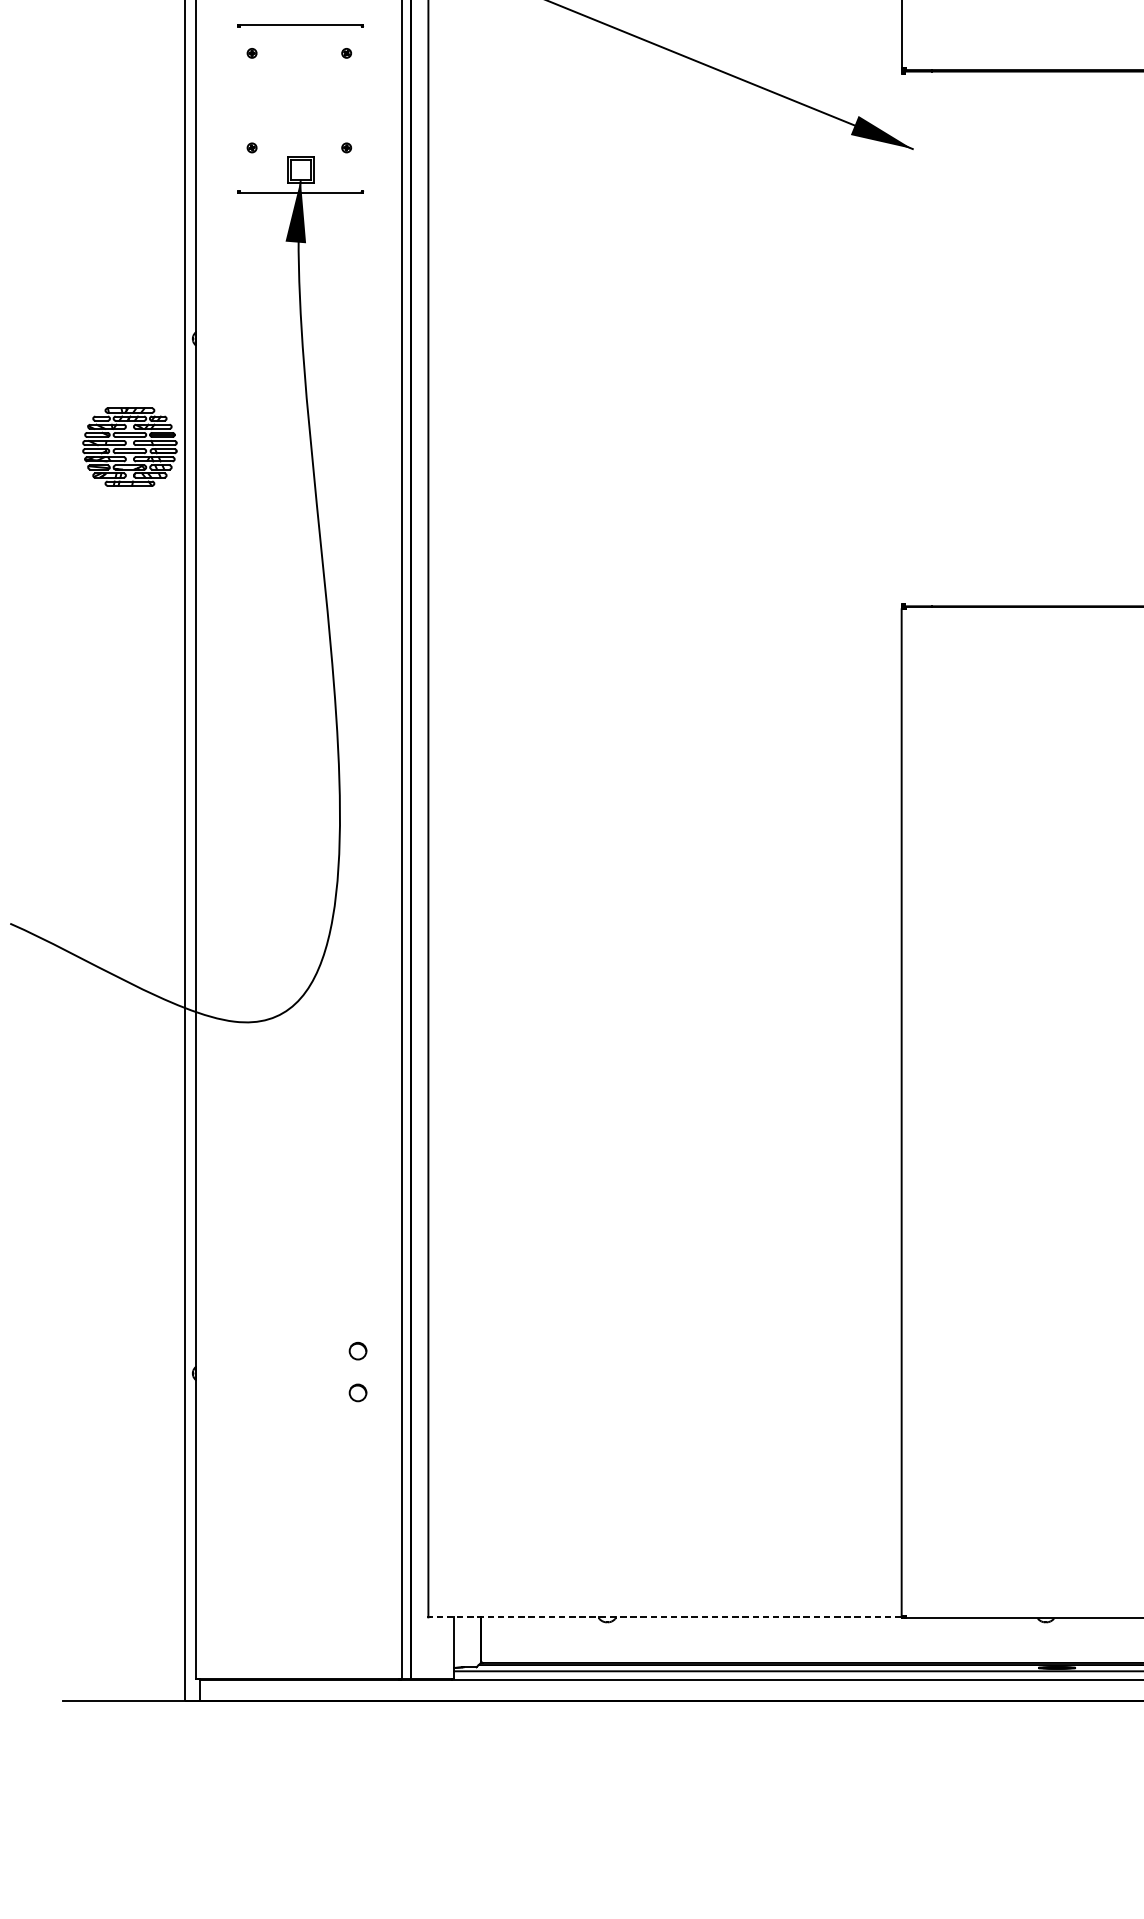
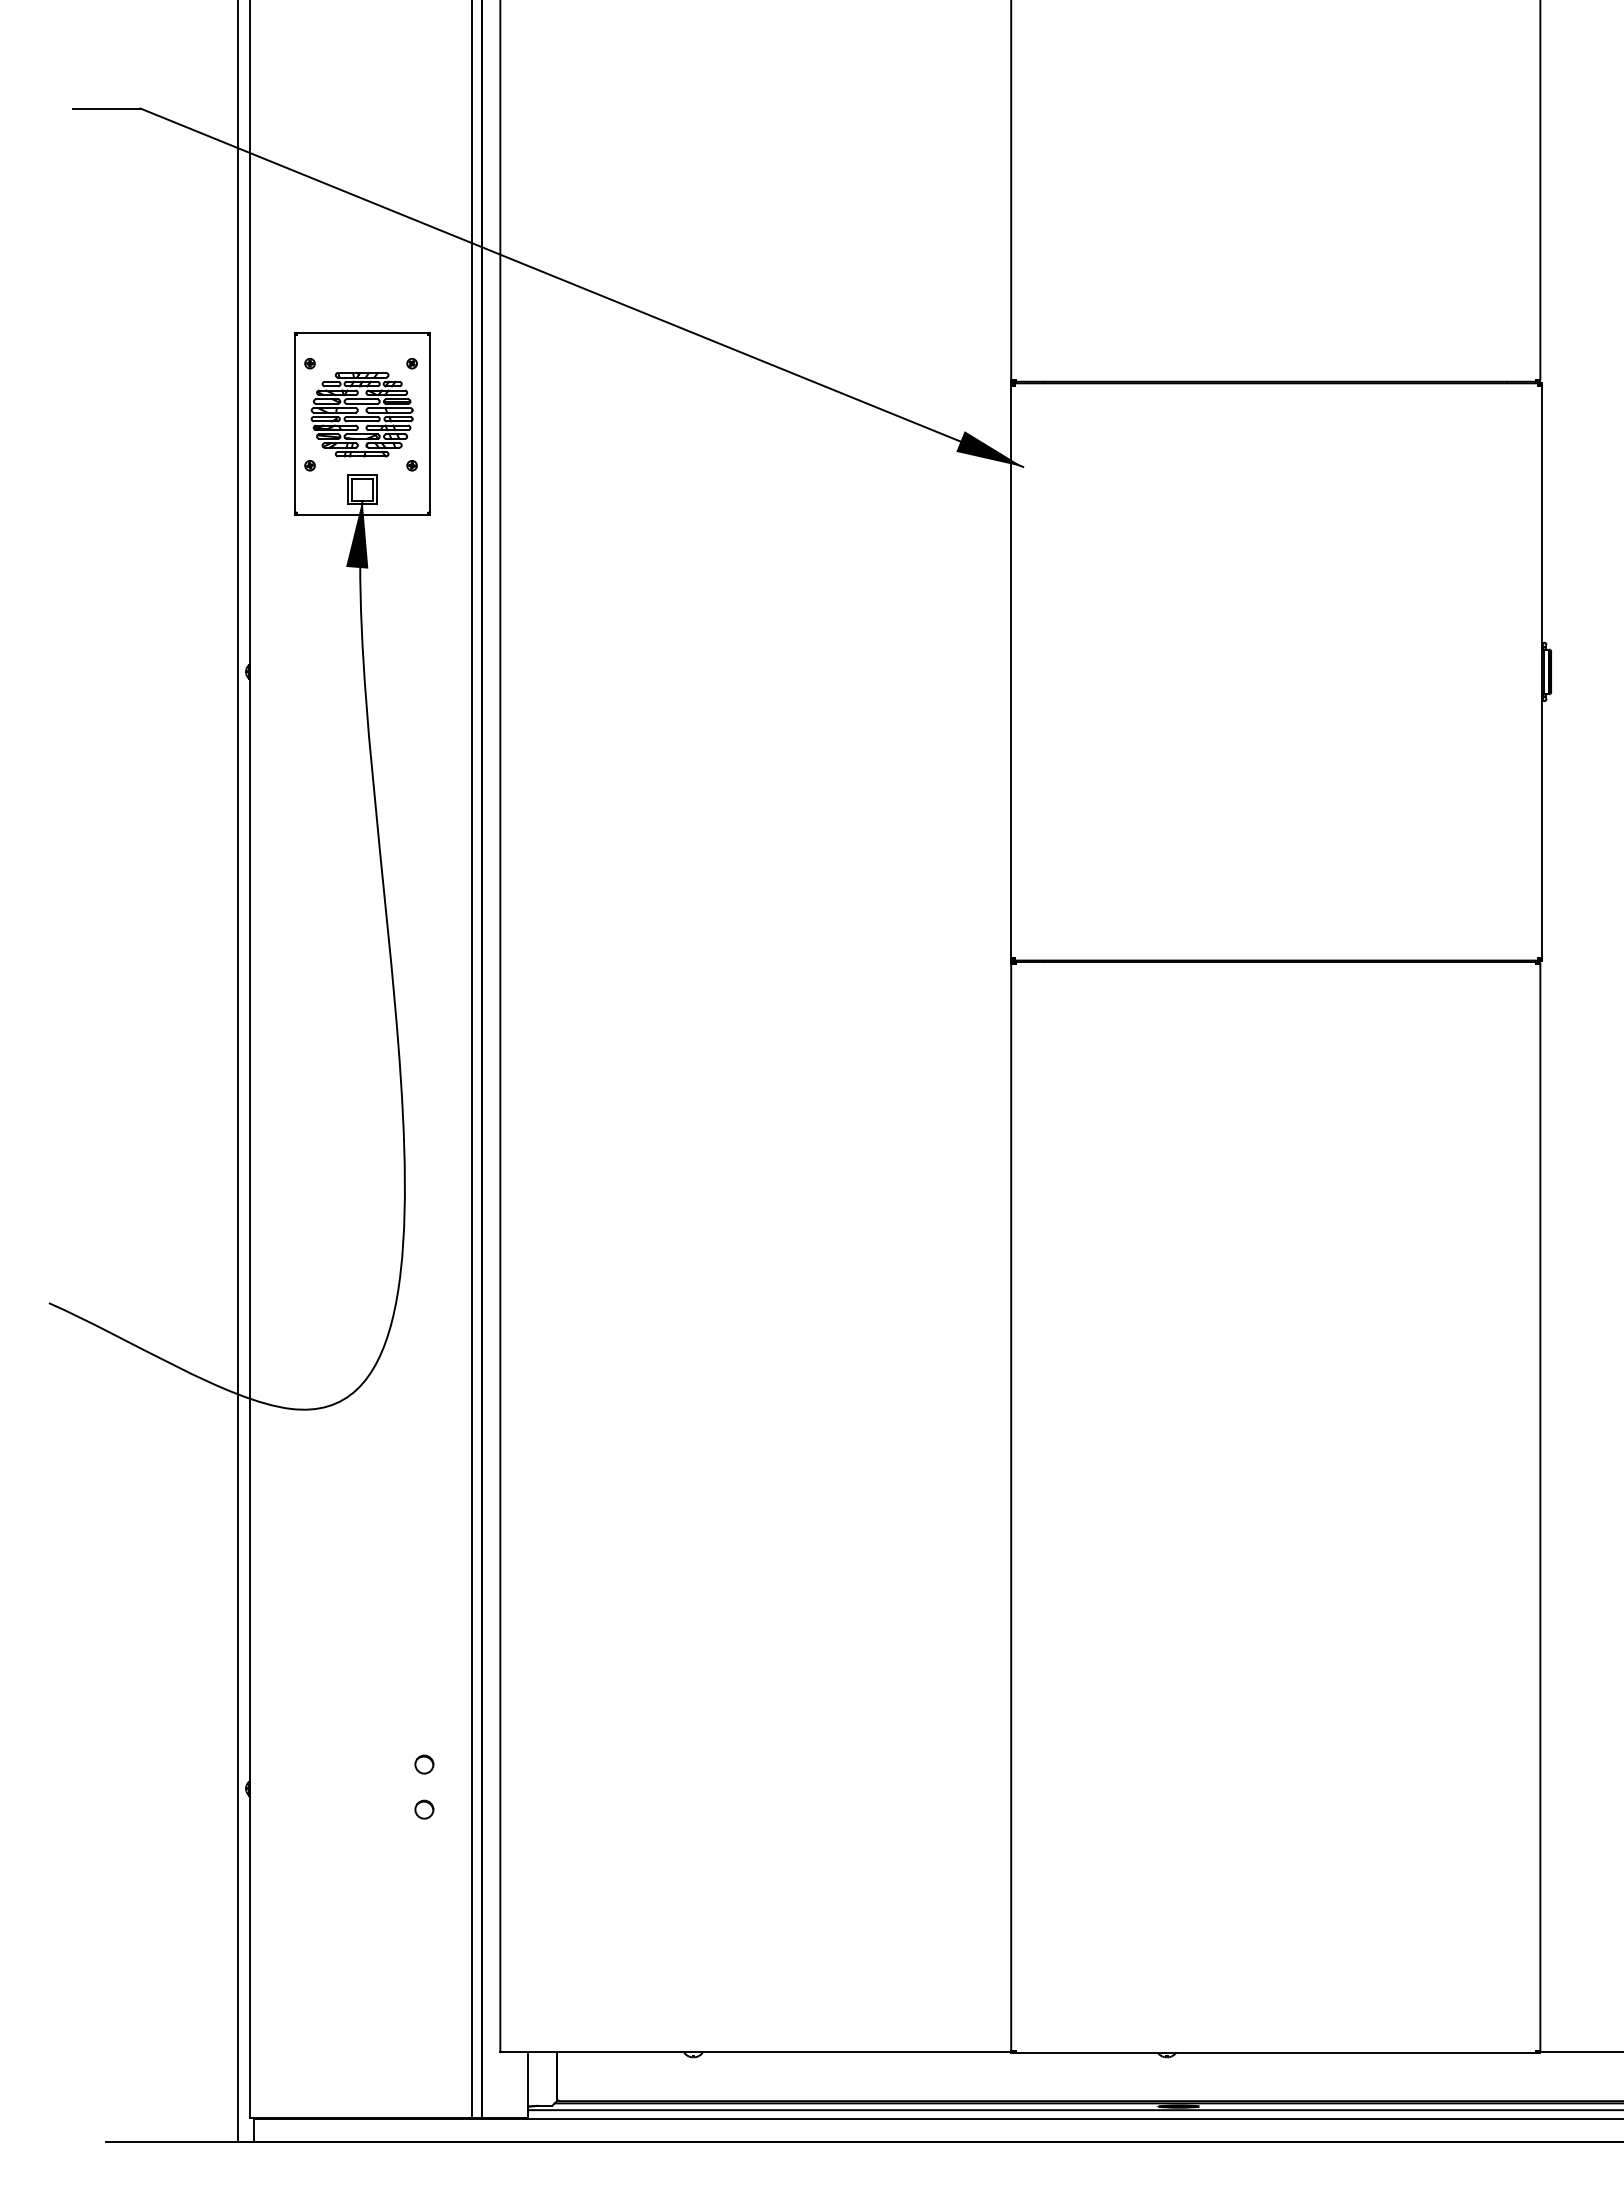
line: (237, 108) -> (294, 423), added
line: (363, 108) -> (430, 423), added
line: (901, 338) -> (1011, 671), added
part: (129, 446) -> (361, 414), moved
line: (665, 1616) -> (756, 2051), dashed -> solid

